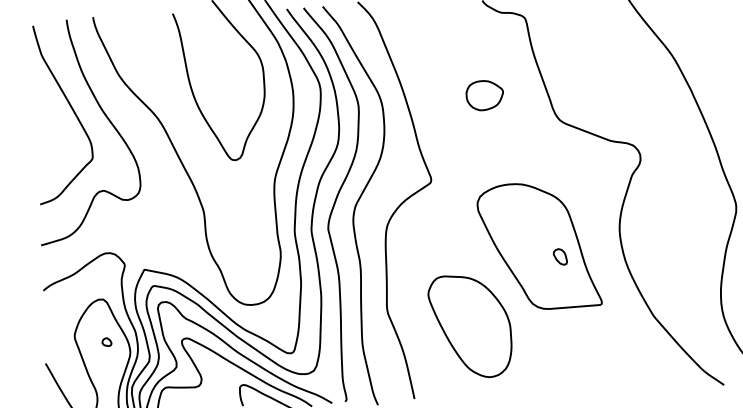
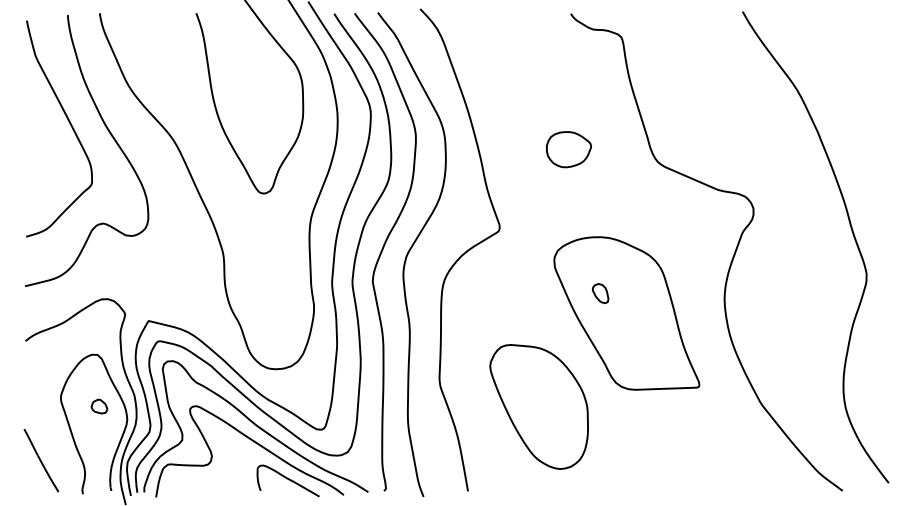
part: (484, 95) -> (568, 149), moved
part: (560, 256) -> (600, 293), moved
part: (106, 342) -> (99, 406), size x1.43

